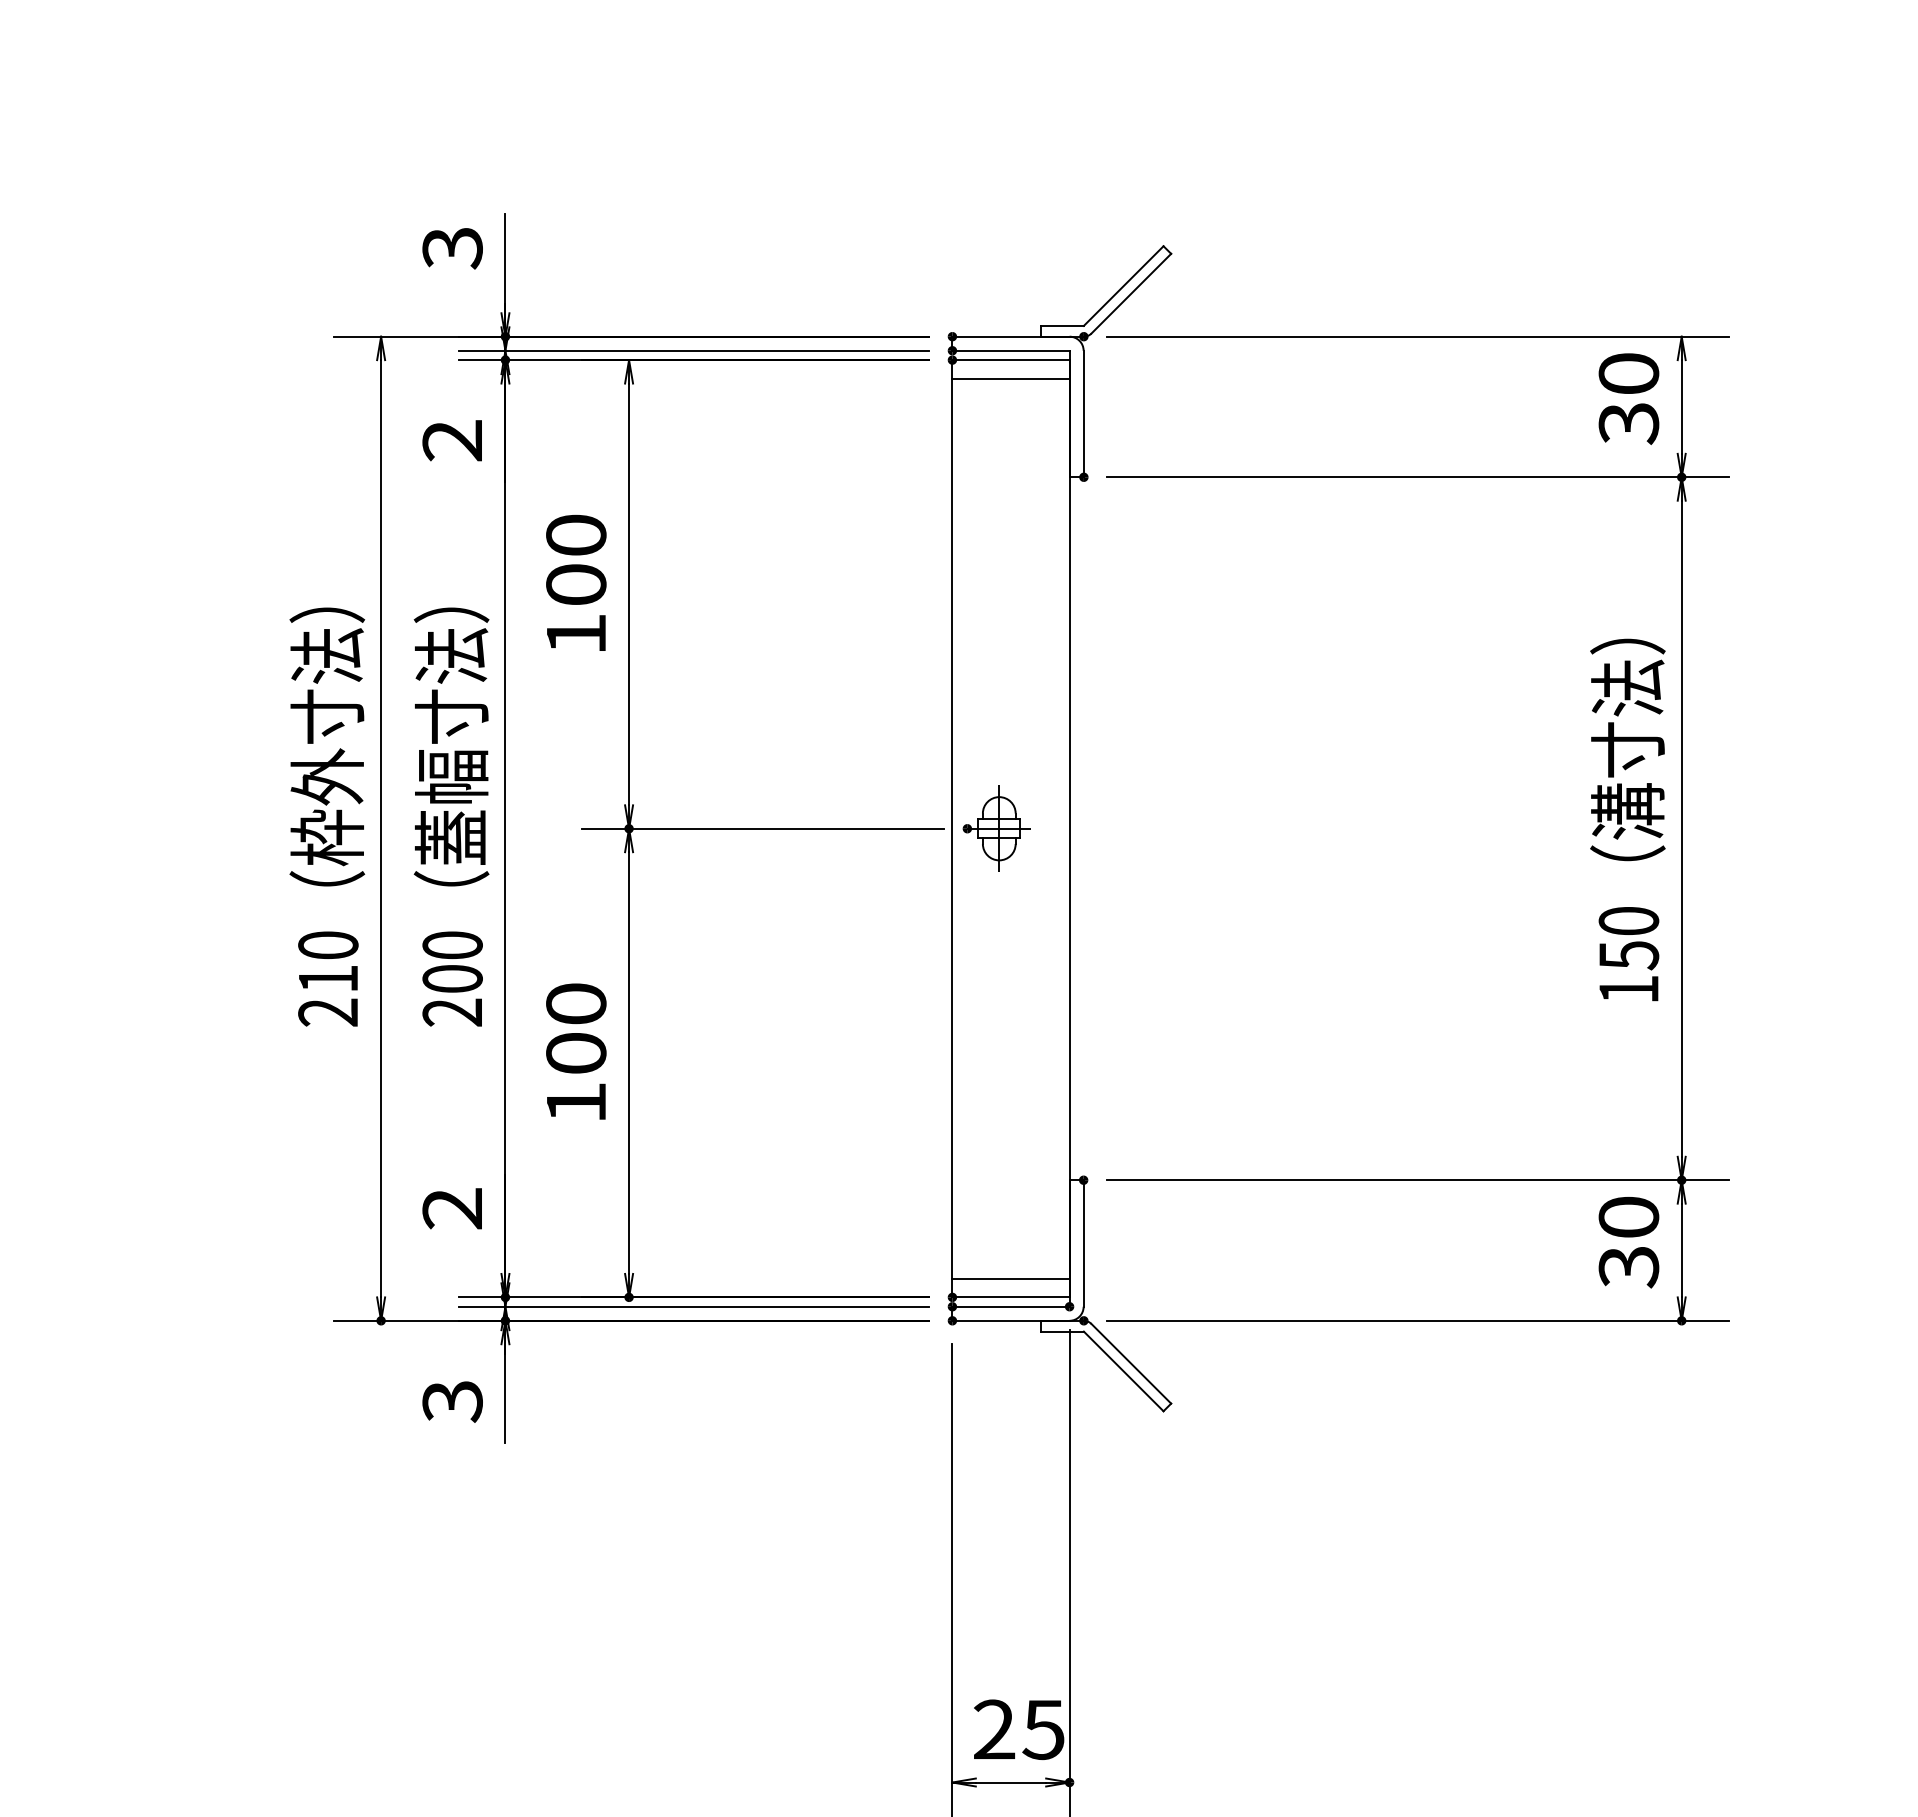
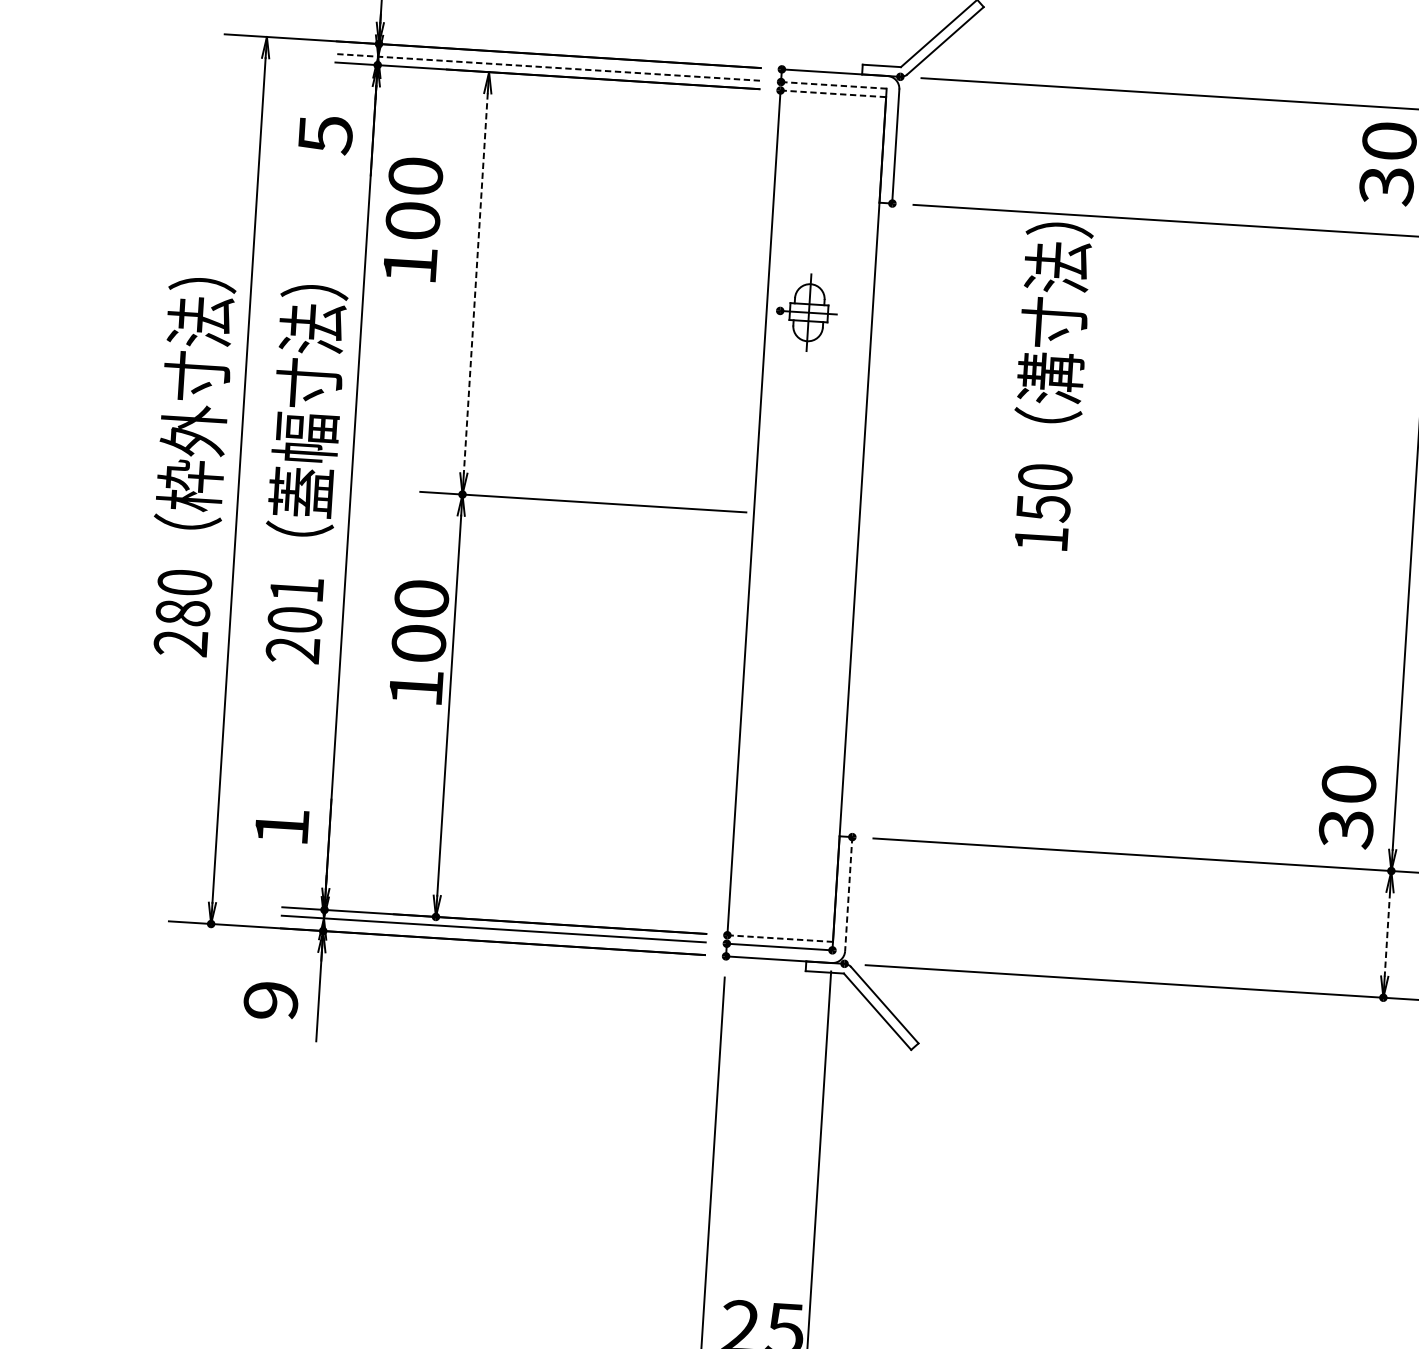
line: (693, 350) -> (547, 67), solid -> dashed
line: (1011, 350) -> (834, 85), solid -> dashed
line: (1011, 360) -> (833, 94), solid -> dashed
line: (1010, 378) -> (831, 110), removed
text: (452, 441) -> (325, 135), 2 -> 5
text: (576, 582) -> (413, 218), moved
line: (629, 594) -> (476, 283), solid -> dashed
text: (1627, 819) -> (1049, 385), moved
part: (996, 828) -> (806, 312), moved
text: (452, 945) -> (296, 589), 200 -> 201
text: (328, 978) -> (183, 612), 210 -> 280
text: (576, 1051) -> (419, 641), moved
text: (451, 1208) -> (280, 826), 2 -> 1
text: (1628, 1242) -> (1347, 806), moved
line: (1083, 1243) -> (848, 894), solid -> dashed
line: (1681, 1250) -> (1387, 934), solid -> dashed
line: (1010, 1278) -> (780, 921), removed
line: (1011, 1297) -> (780, 938), solid -> dashed
text: (452, 1401) -> (270, 1000), 3 -> 9

